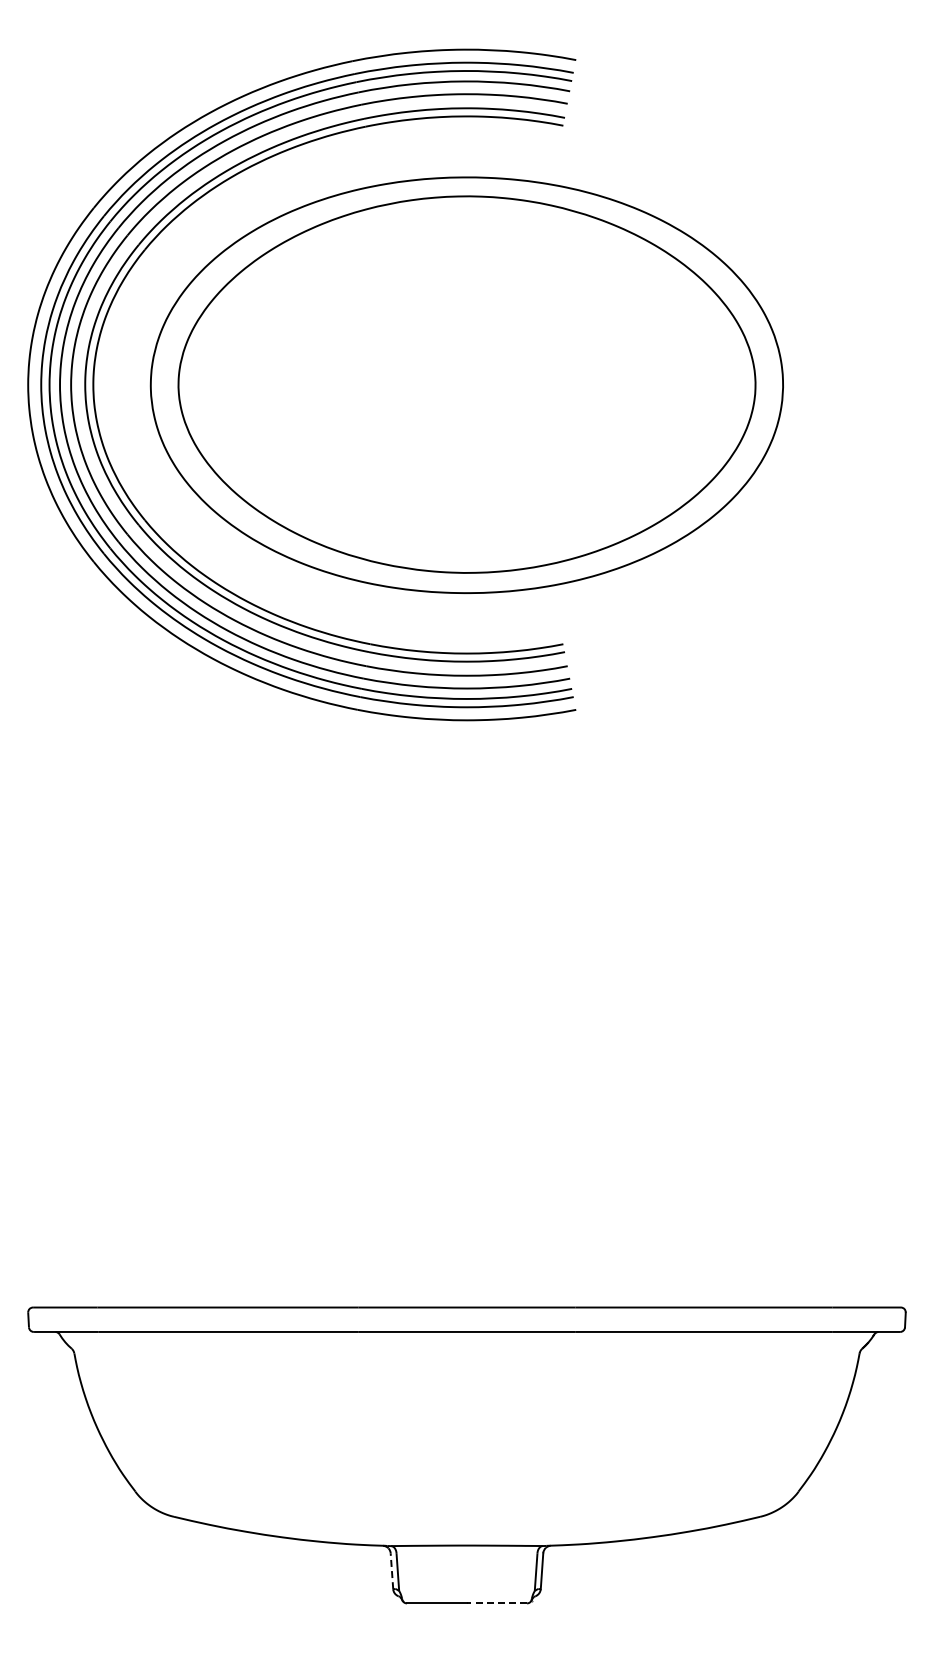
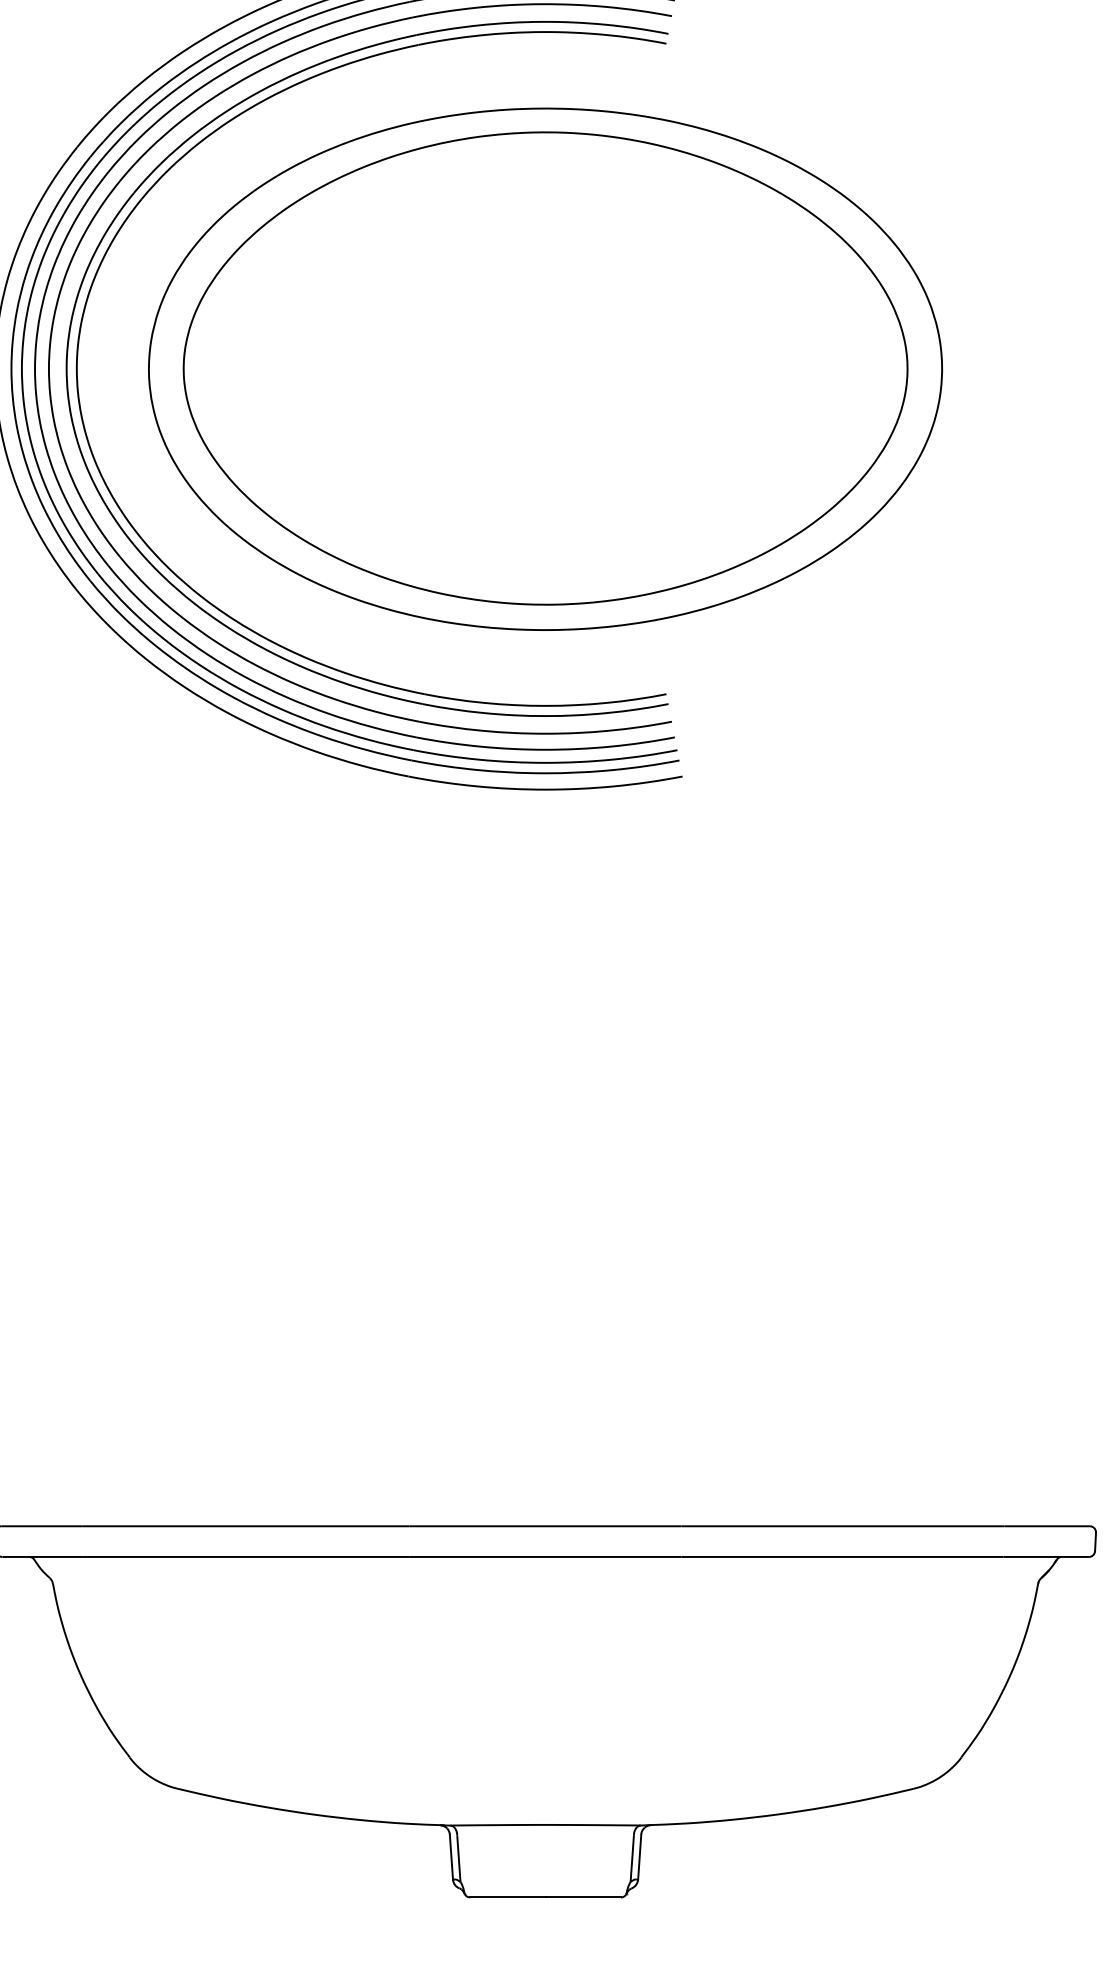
line: (391, 1571) -> (450, 1857), dashed -> solid
line: (496, 1603) -> (582, 1897), dashed -> solid

